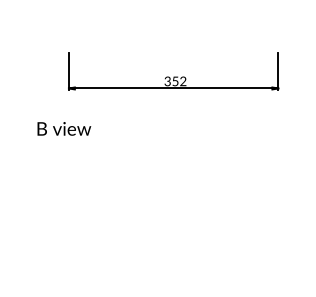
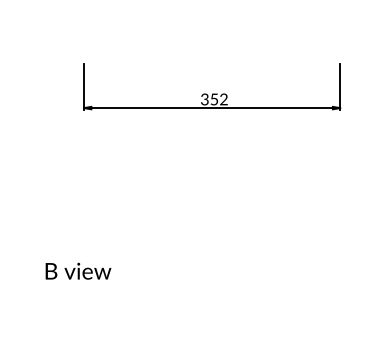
text: (64, 128) -> (78, 270), moved

